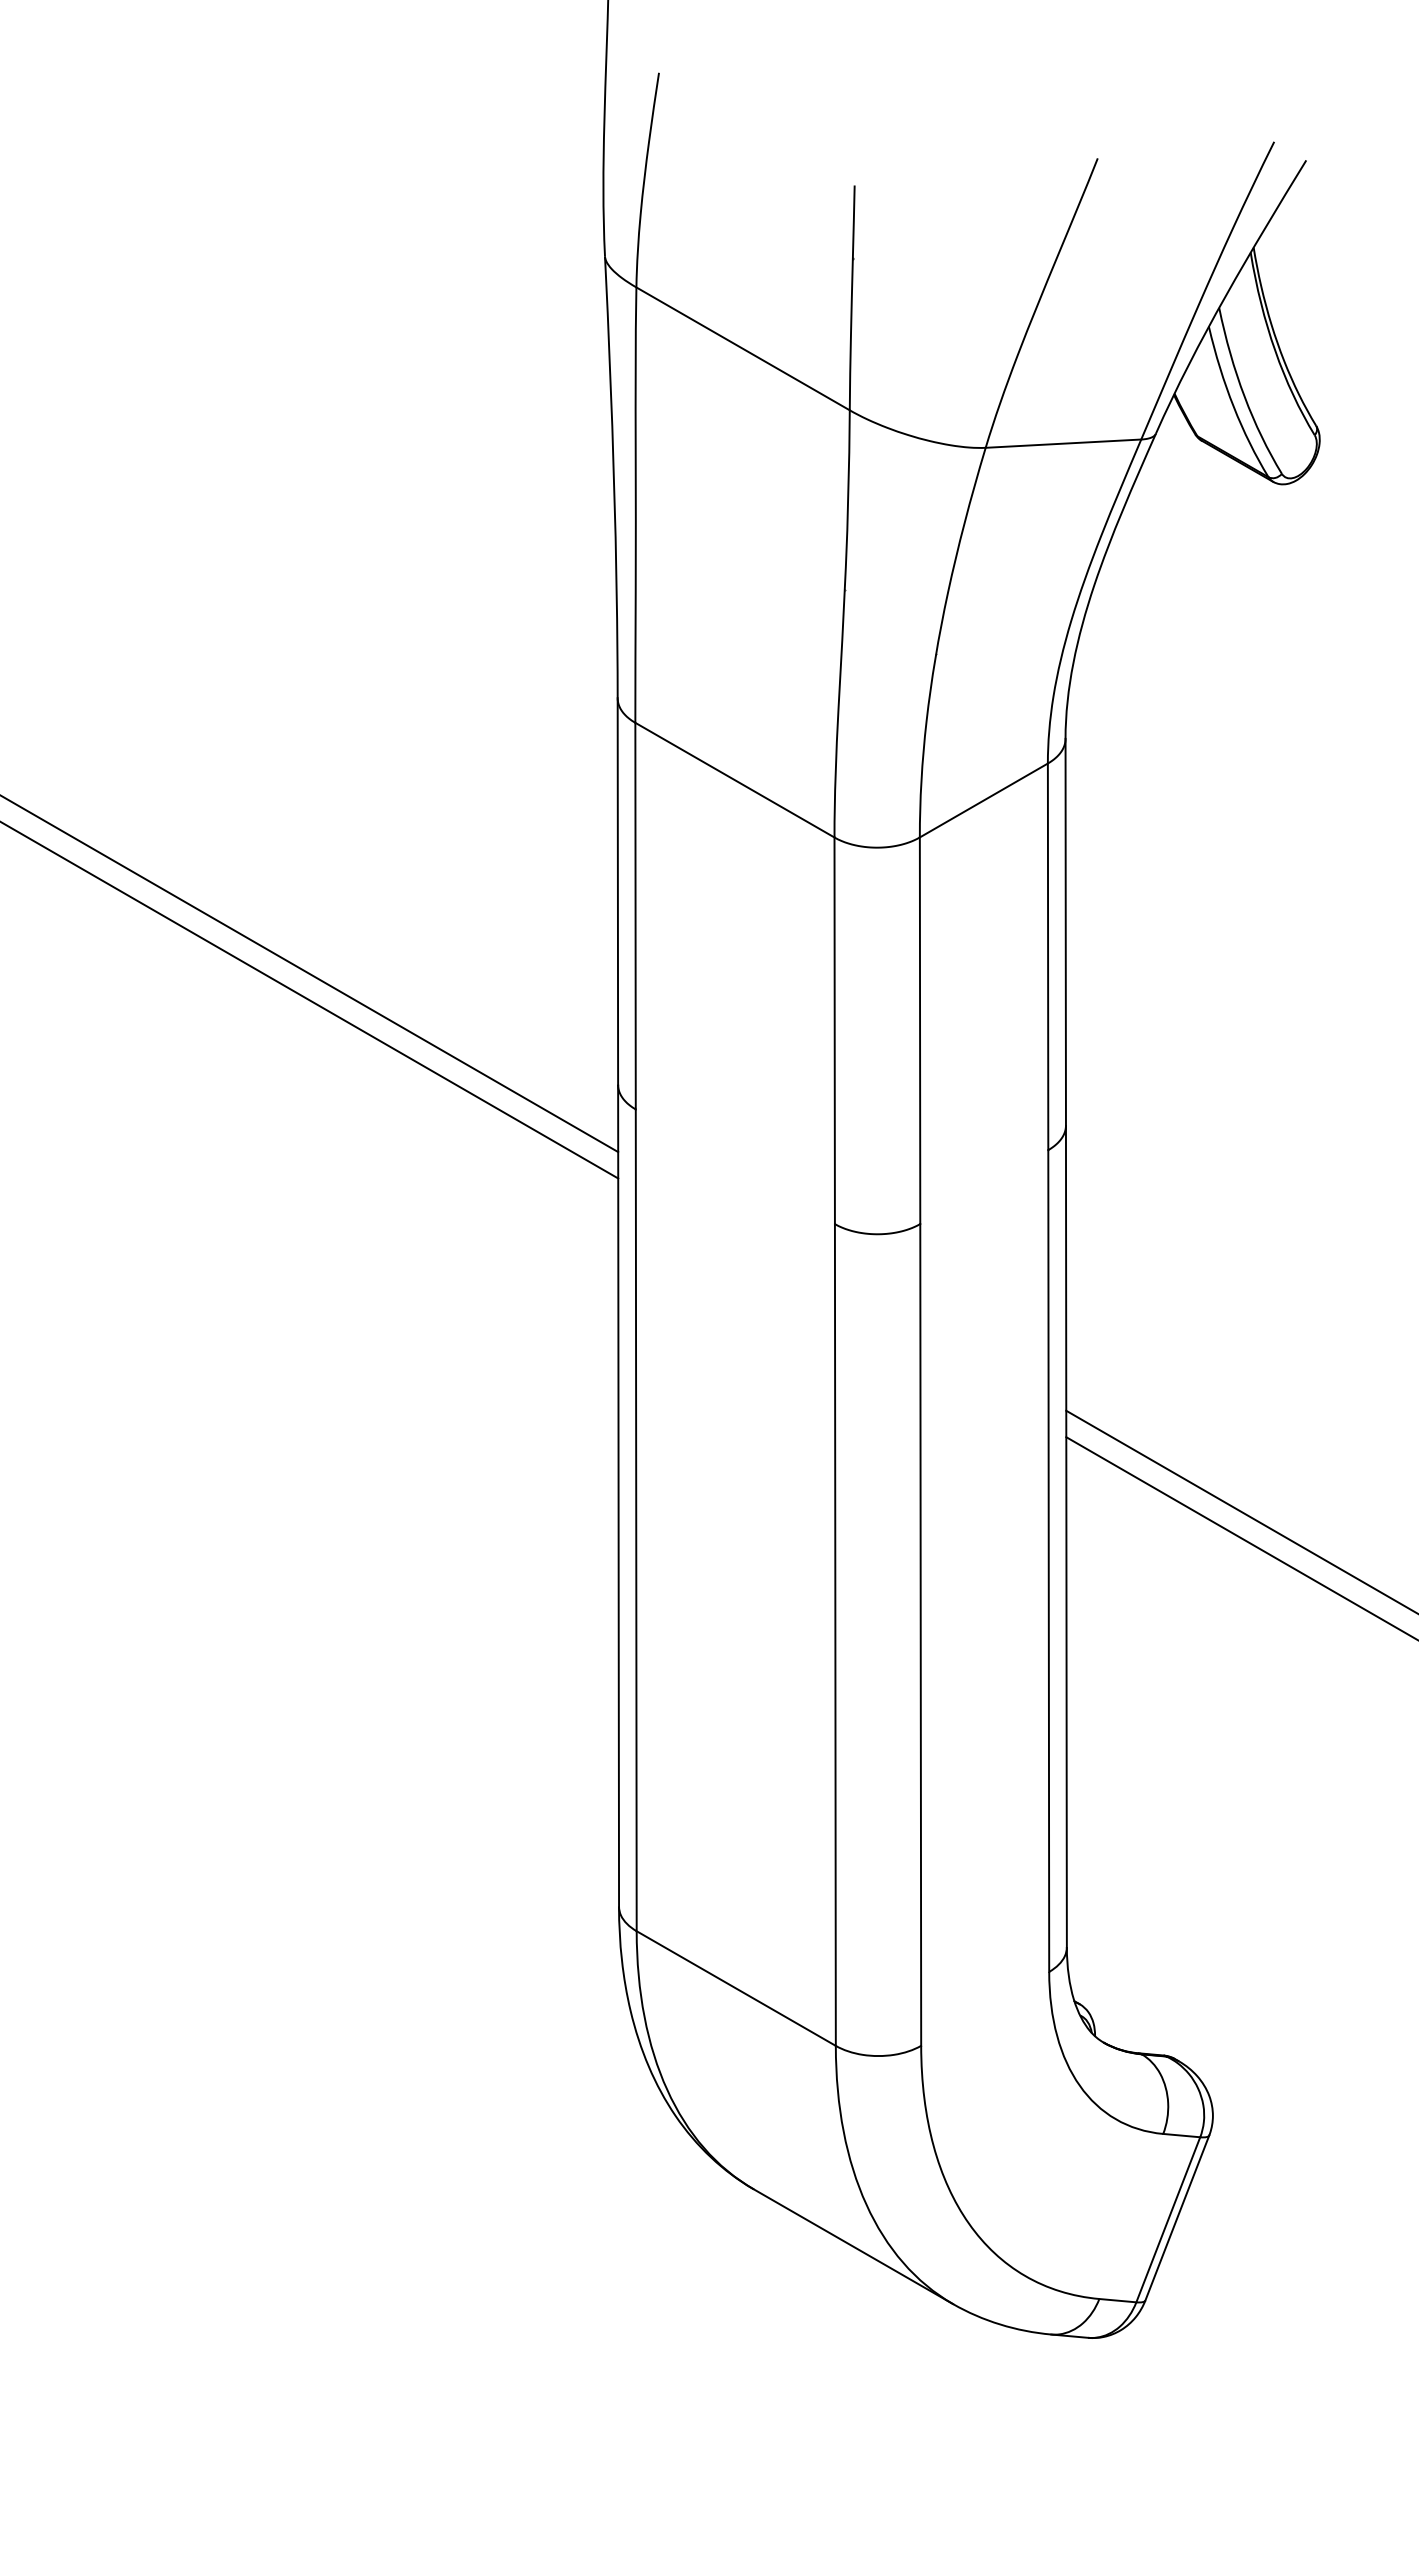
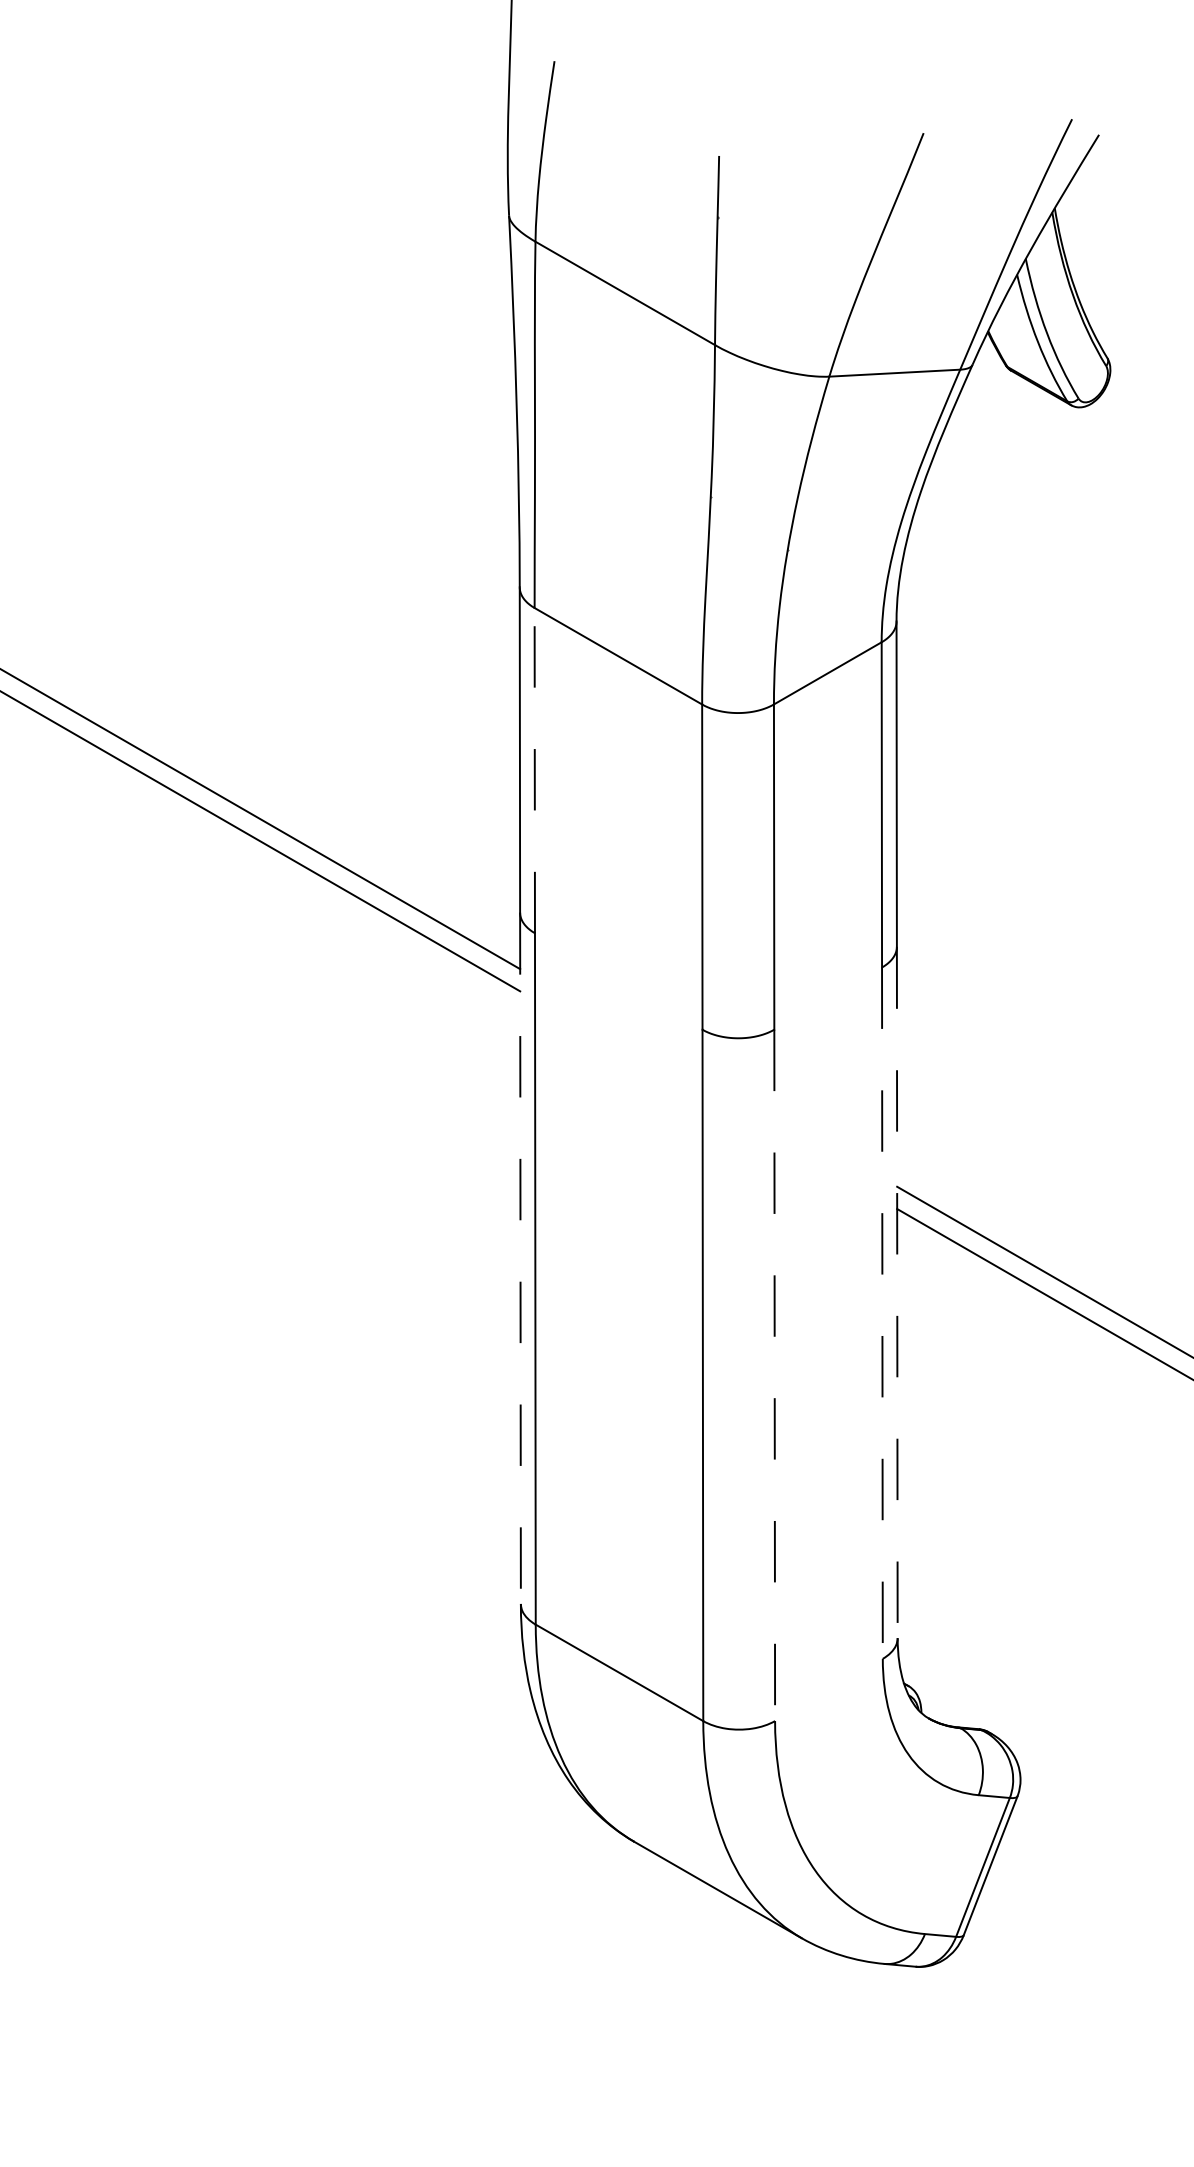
line: (635, 915) -> (534, 770), solid -> dashed
line: (618, 1496) -> (520, 1258), solid -> dashed
line: (1066, 1536) -> (897, 1292), solid -> dashed
line: (1048, 1561) -> (882, 1313), solid -> dashed
line: (920, 1634) -> (774, 1375), solid -> dashed

